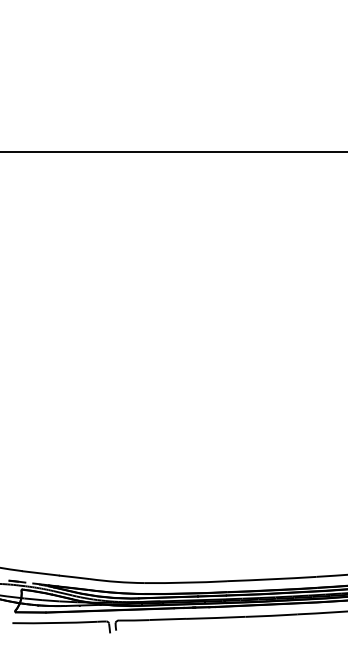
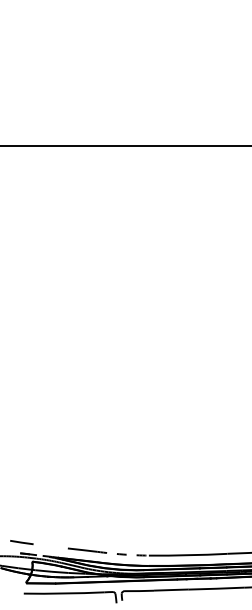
line: (40, 573) -> (50, 546), removed
arc: (117, 581) -> (123, 554), solid -> dashed

